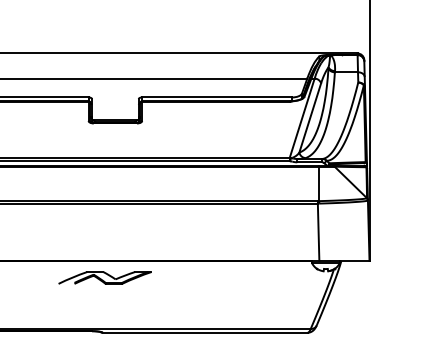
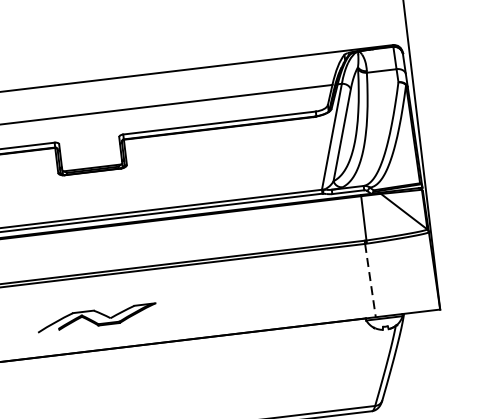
line: (318, 232) -> (370, 280), solid -> dashed
part: (104, 277) -> (96, 317), moved

